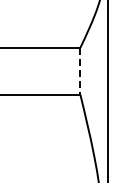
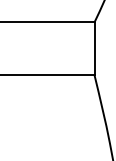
line: (80, 71) -> (94, 49), dashed -> solid

